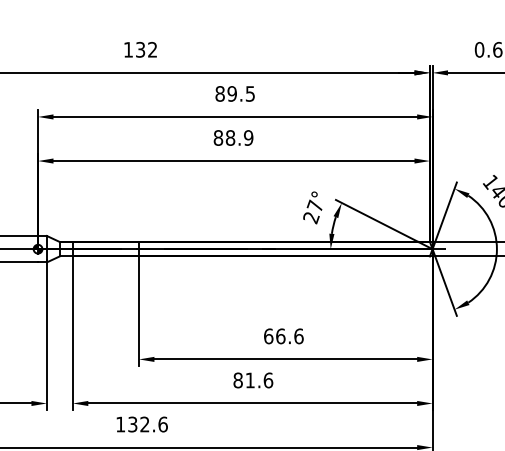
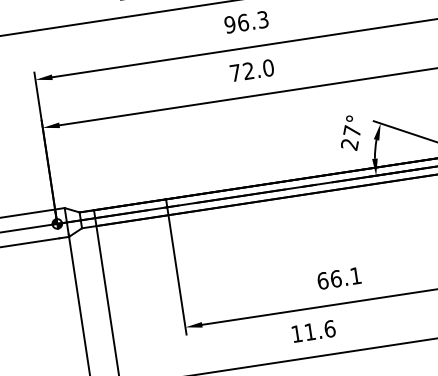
text: (234, 93) -> (245, 21), 89.5 -> 96.3
text: (233, 137) -> (251, 70), 88.9 -> 72.0
text: (298, 336) -> (355, 276), 66.6 -> 66.1
text: (237, 380) -> (296, 334), 81.6 -> 11.6

